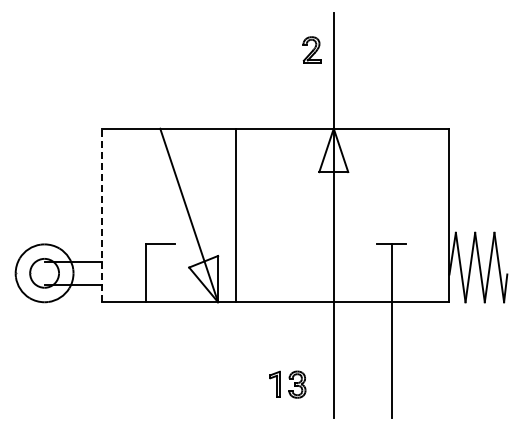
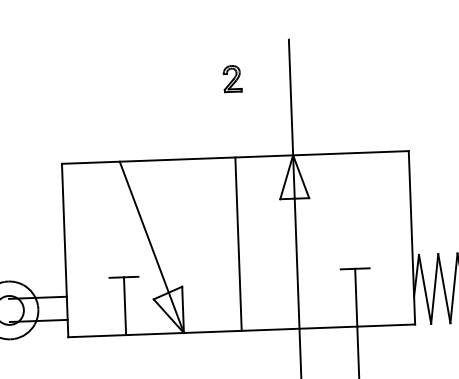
part: (311, 49) -> (231, 78), moved
line: (102, 215) -> (65, 250), dashed -> solid
line: (235, 215) -> (238, 244), moved
line: (146, 273) -> (125, 306), moved

